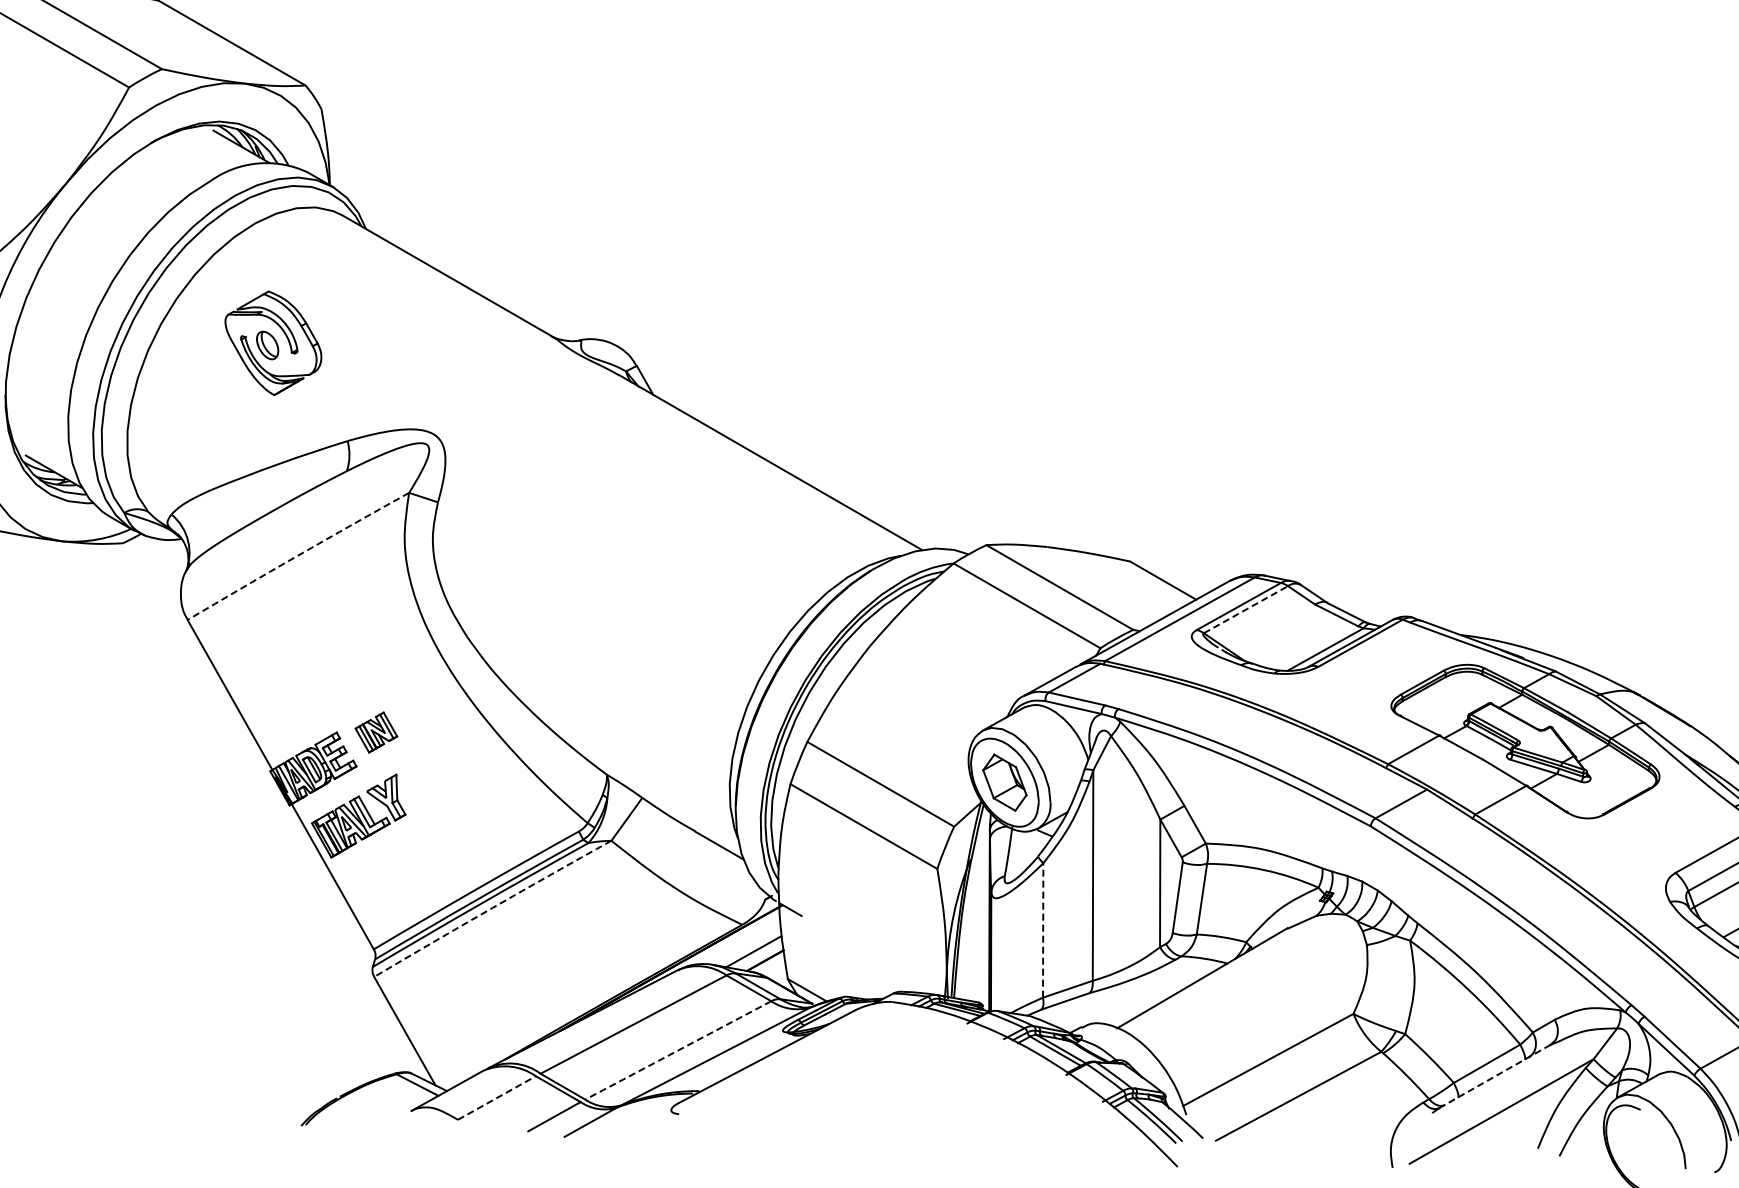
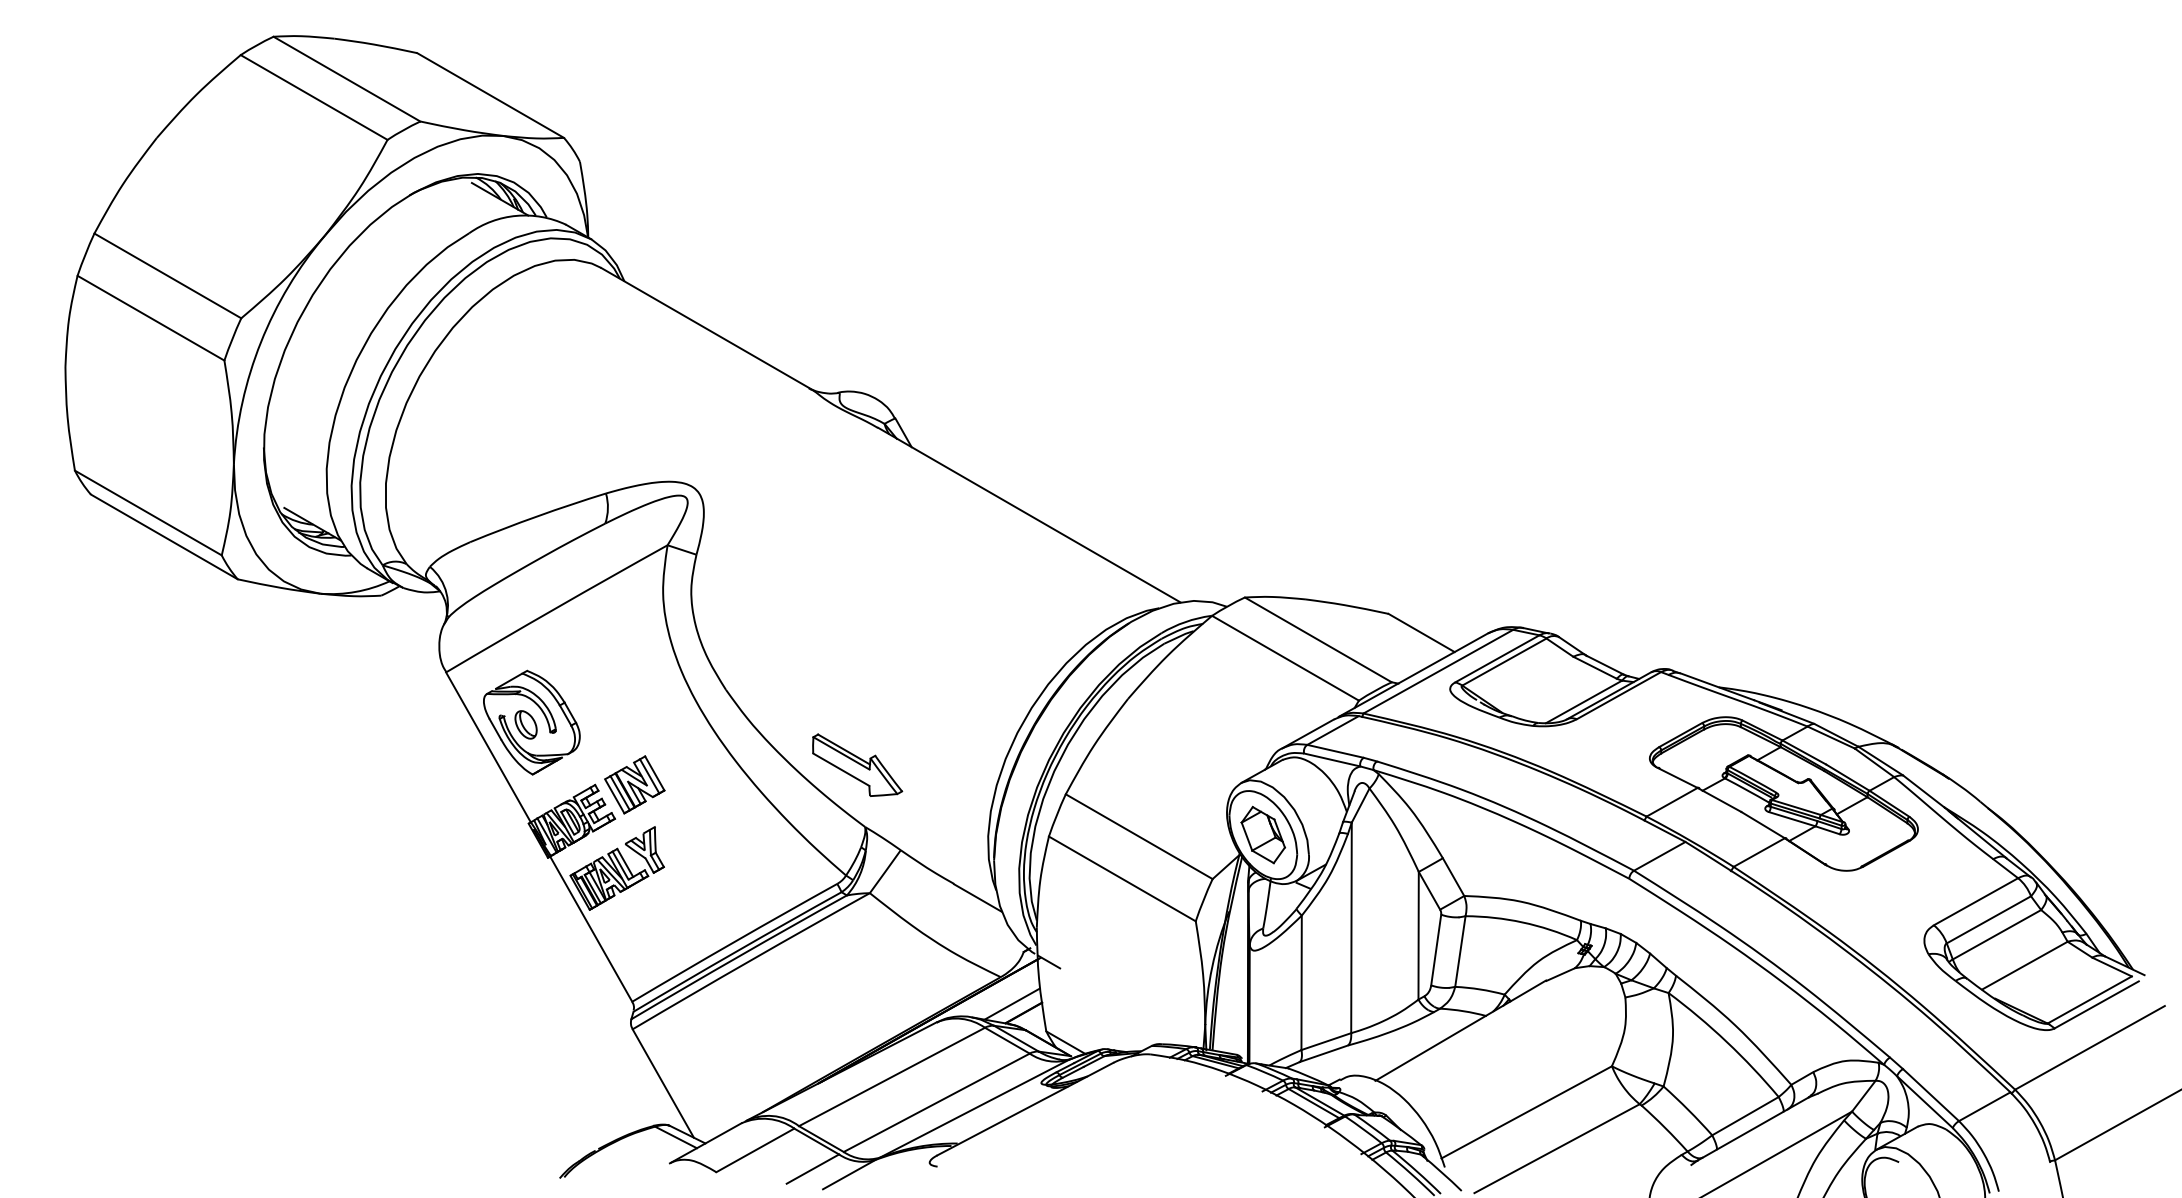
part: (273, 343) -> (531, 722), moved
arc: (298, 556) -> (556, 608), dashed -> solid
line: (1246, 609) -> (1504, 661), dashed -> solid
part: (599, 712) -> (857, 764), added
part: (376, 732) -> (634, 784), size x1.43
arc: (492, 908) -> (750, 960), dashed -> solid
line: (1043, 930) -> (1301, 982), dashed -> solid
line: (678, 1051) -> (936, 1103), dashed -> solid
line: (1494, 1077) -> (1752, 1129), dashed -> solid
line: (497, 1098) -> (755, 1150), dashed -> solid

